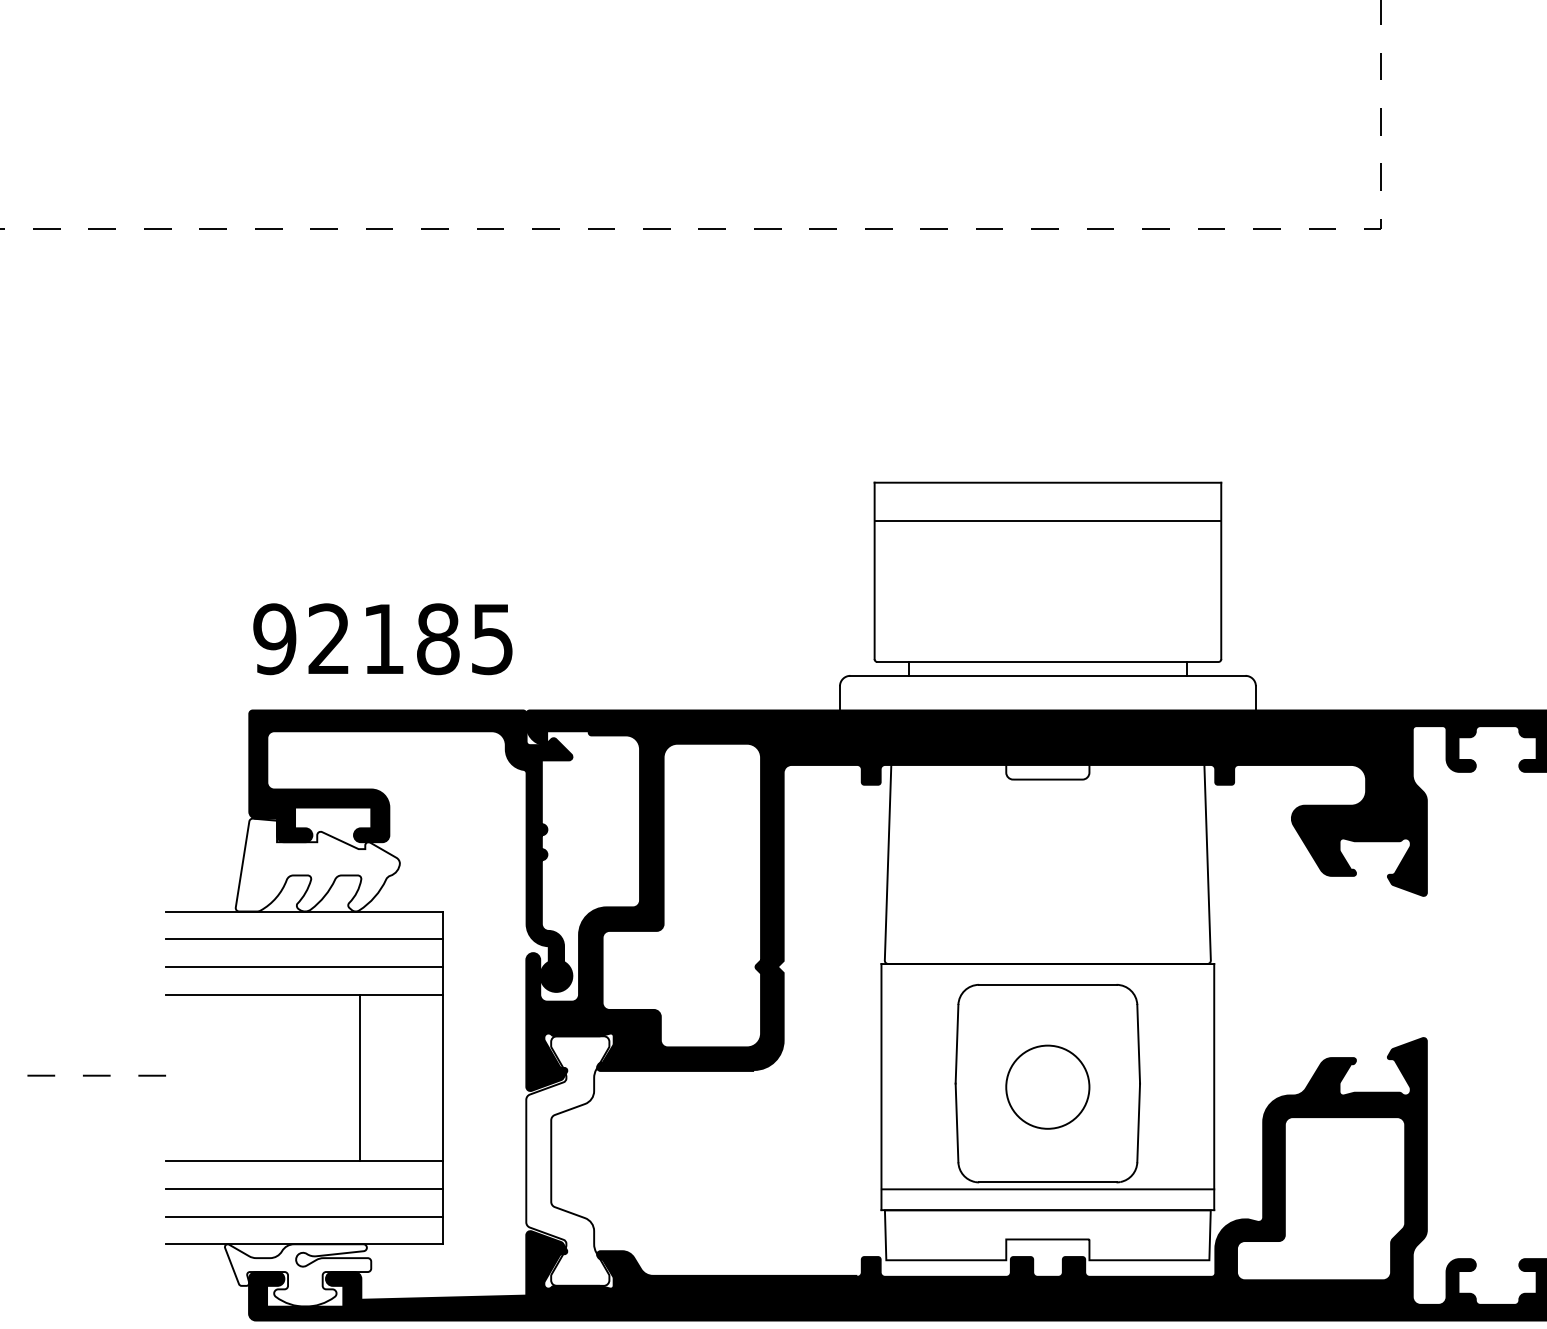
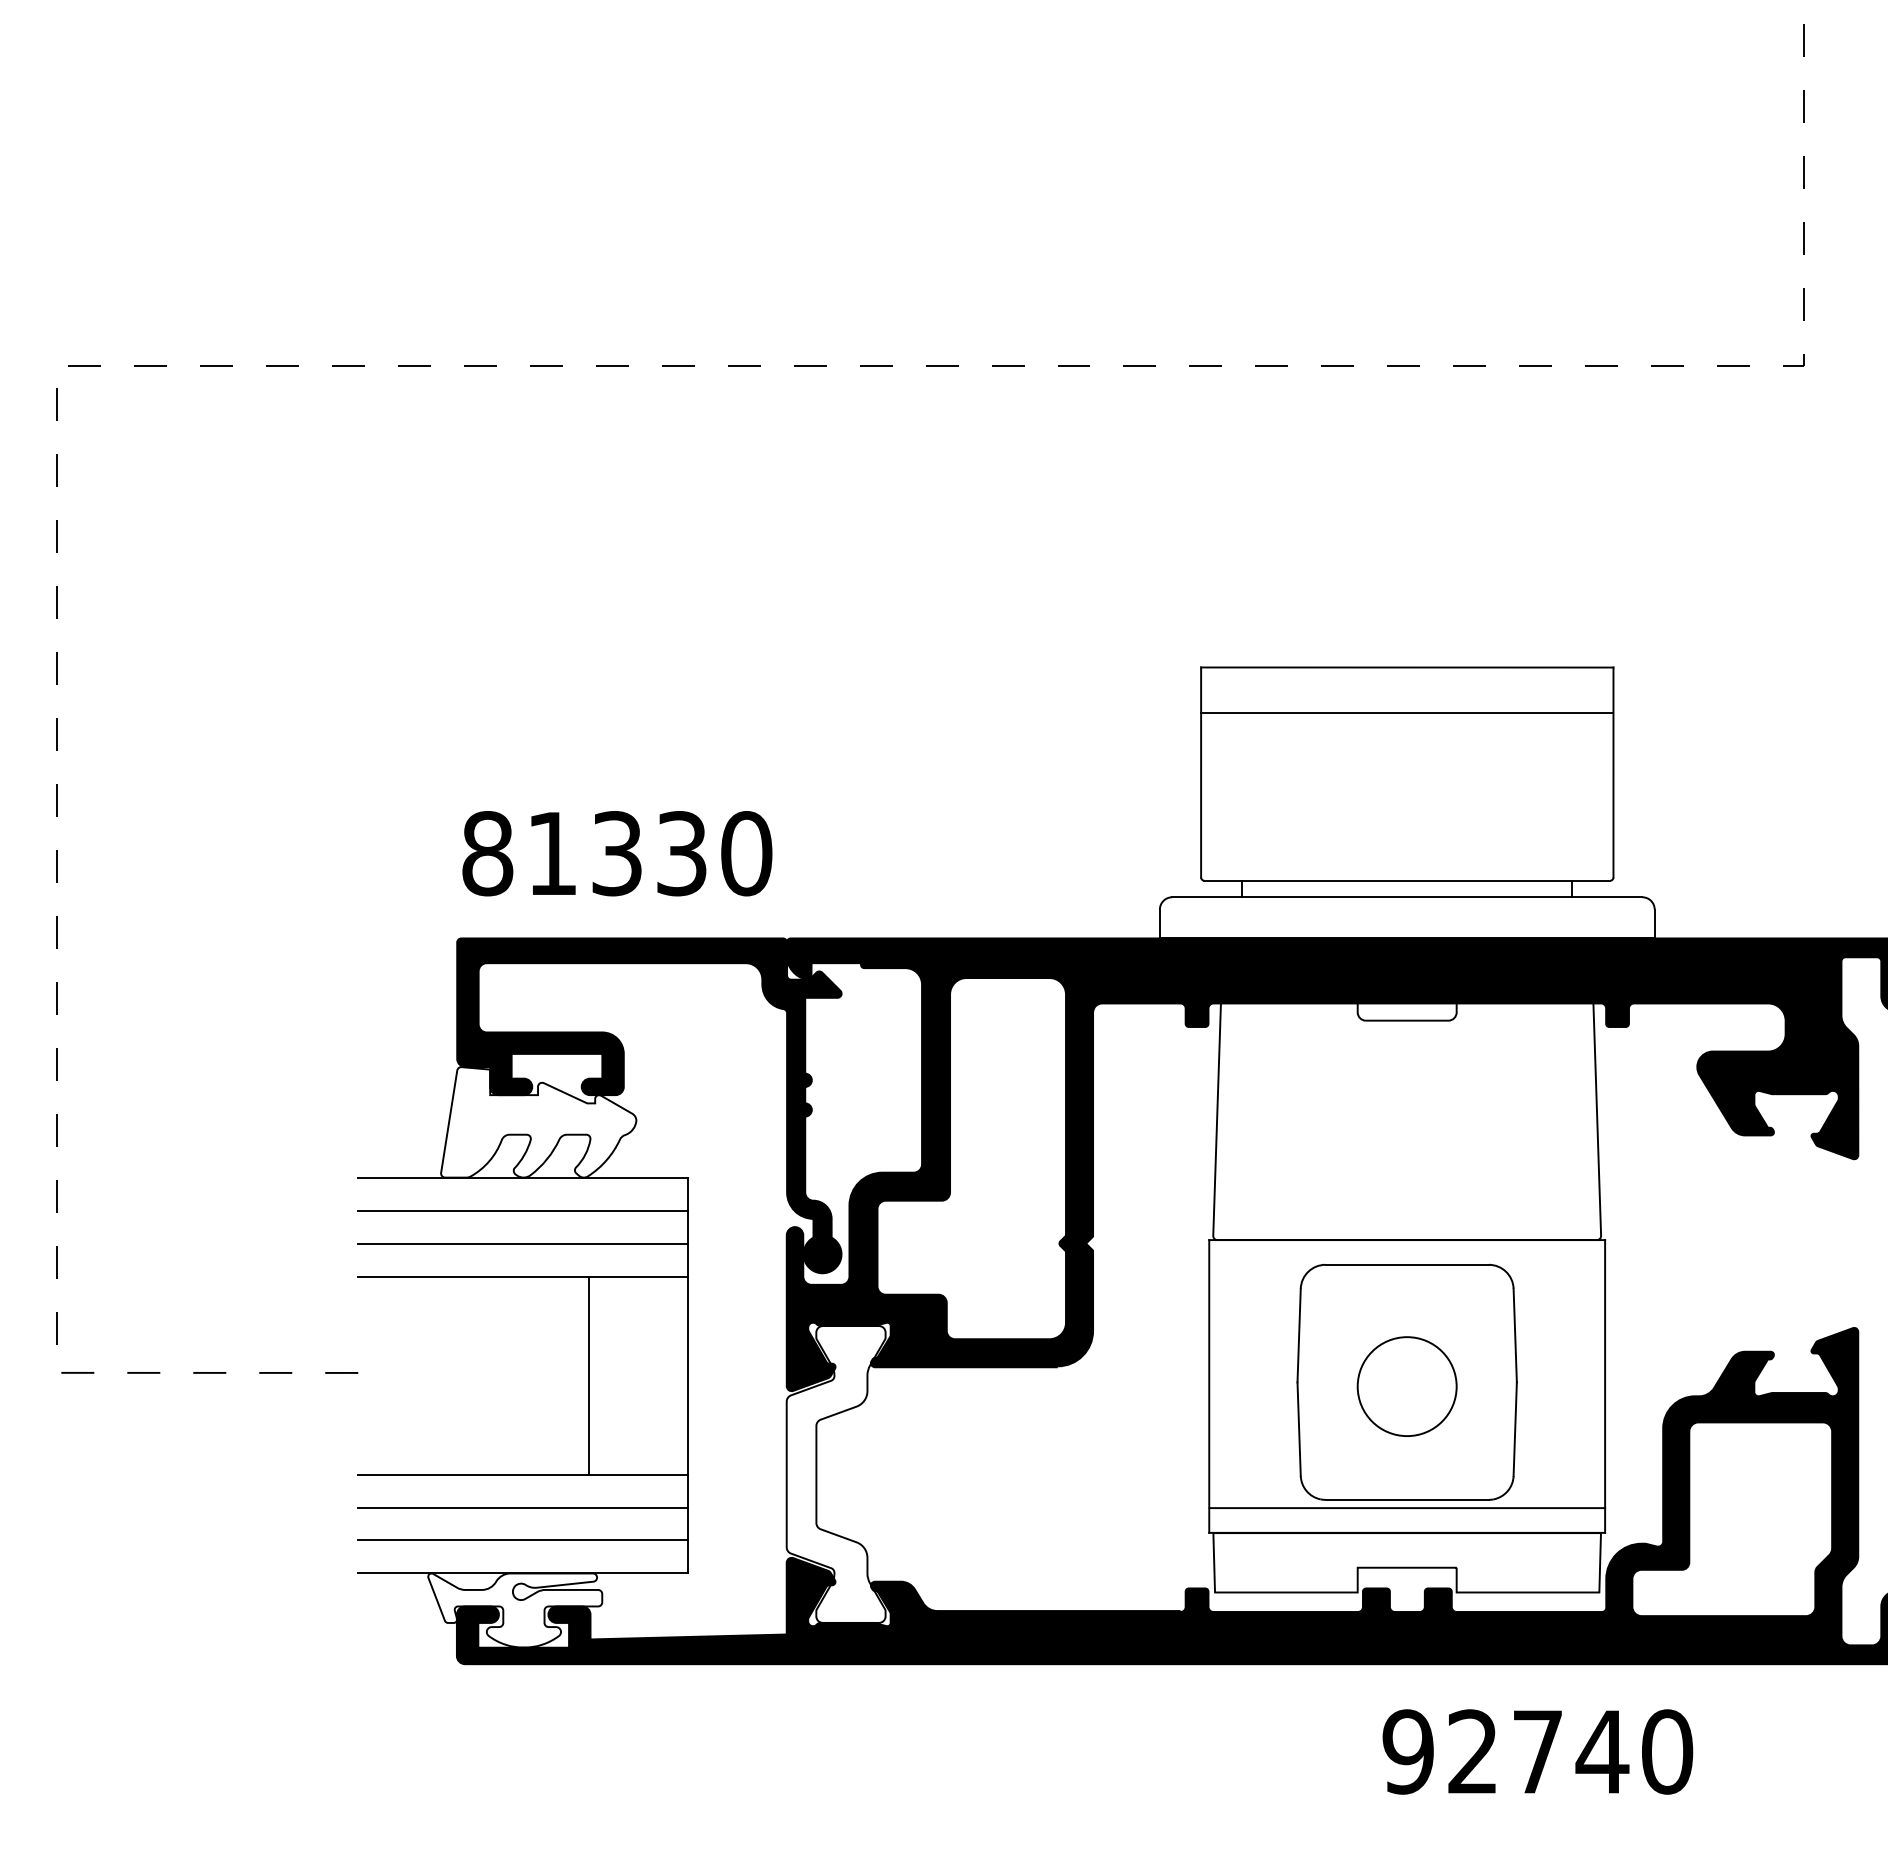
text: (384, 639) -> (617, 853), 92185 -> 81330

